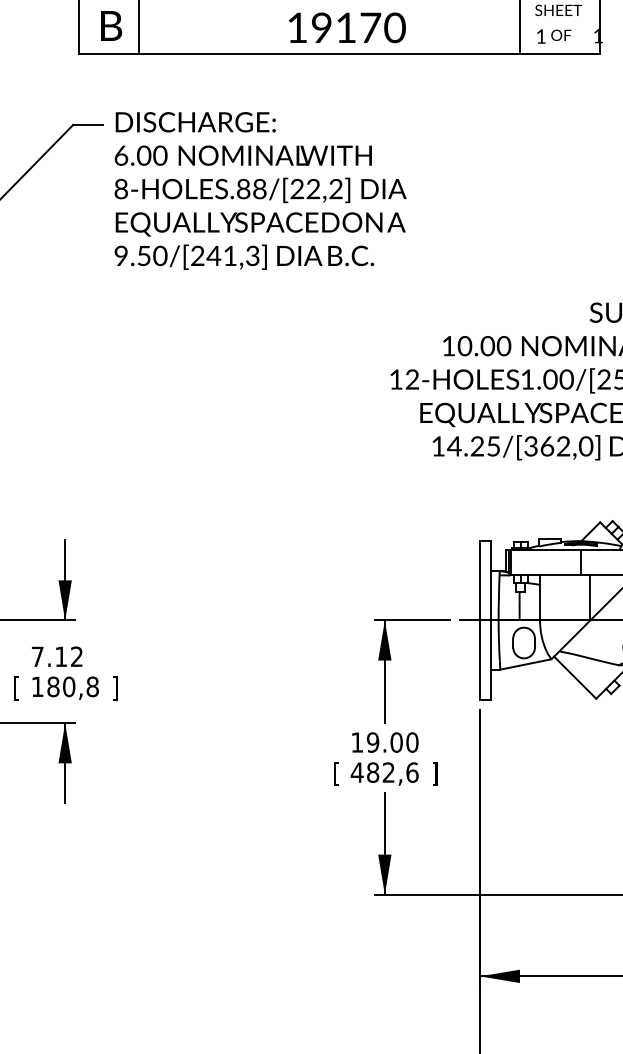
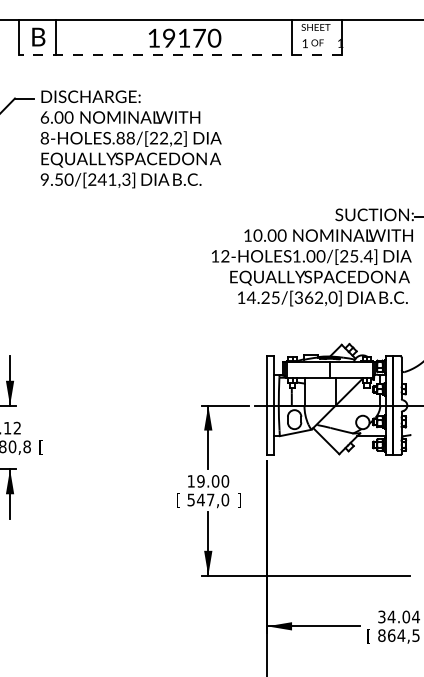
line: (340, 54) -> (180, 54), solid -> dashed
text: (114, 687) -> (40, 447), ] -> [
text: (385, 771) -> (208, 499), 482,6 -> 547,0

